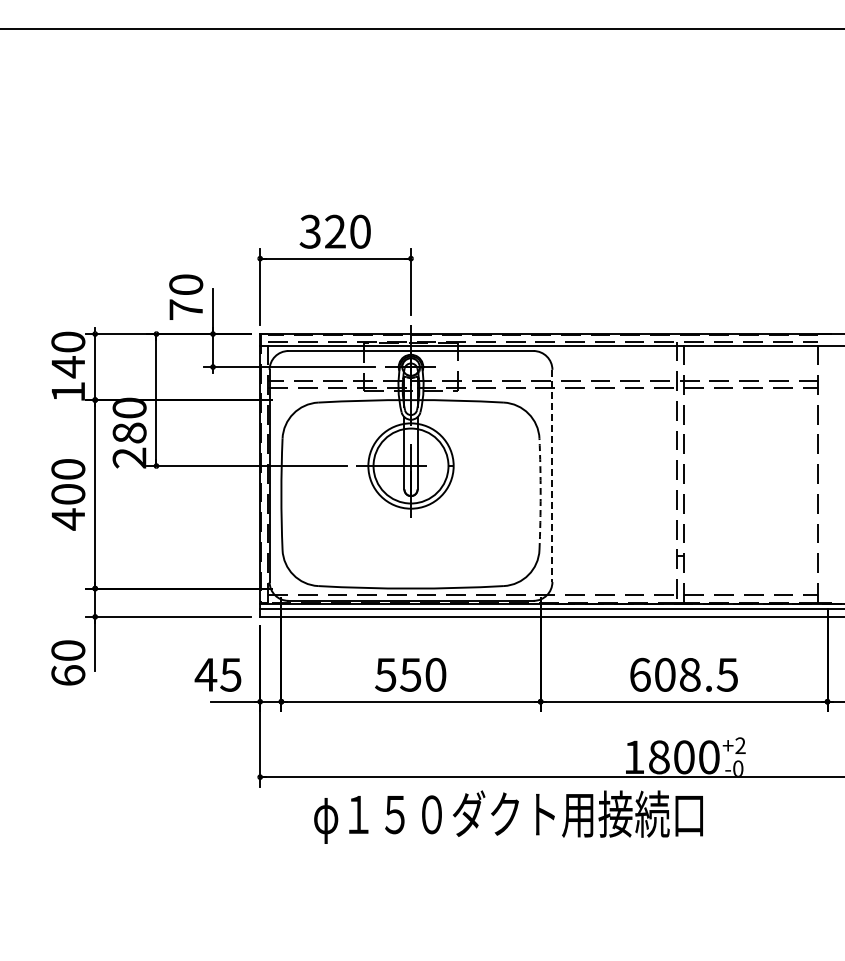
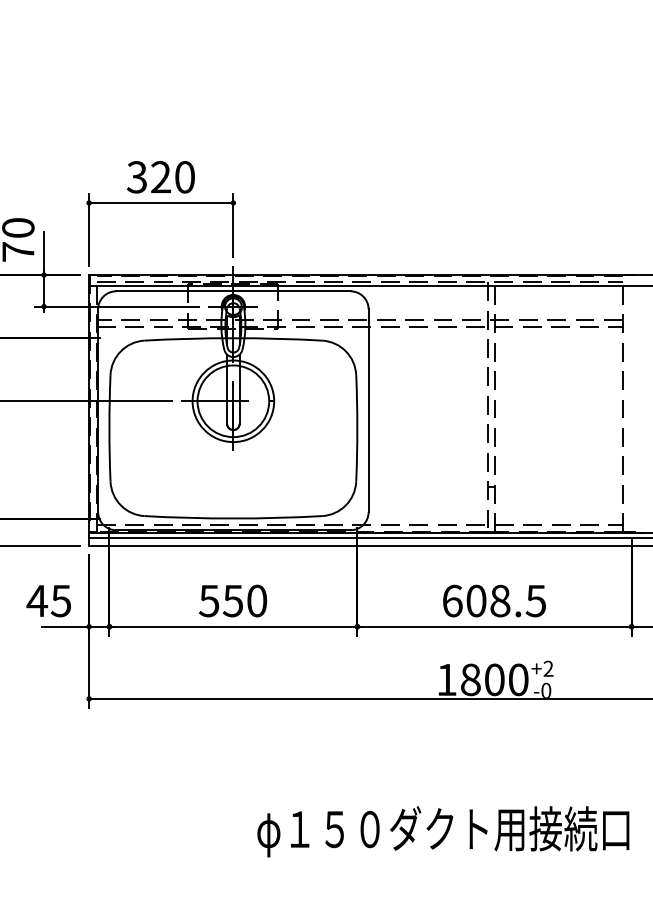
line: (552, 476) -> (368, 411), dashed -> solid
arc: (540, 494) -> (357, 428), dashed -> solid
text: (508, 816) -> (443, 831), moved

